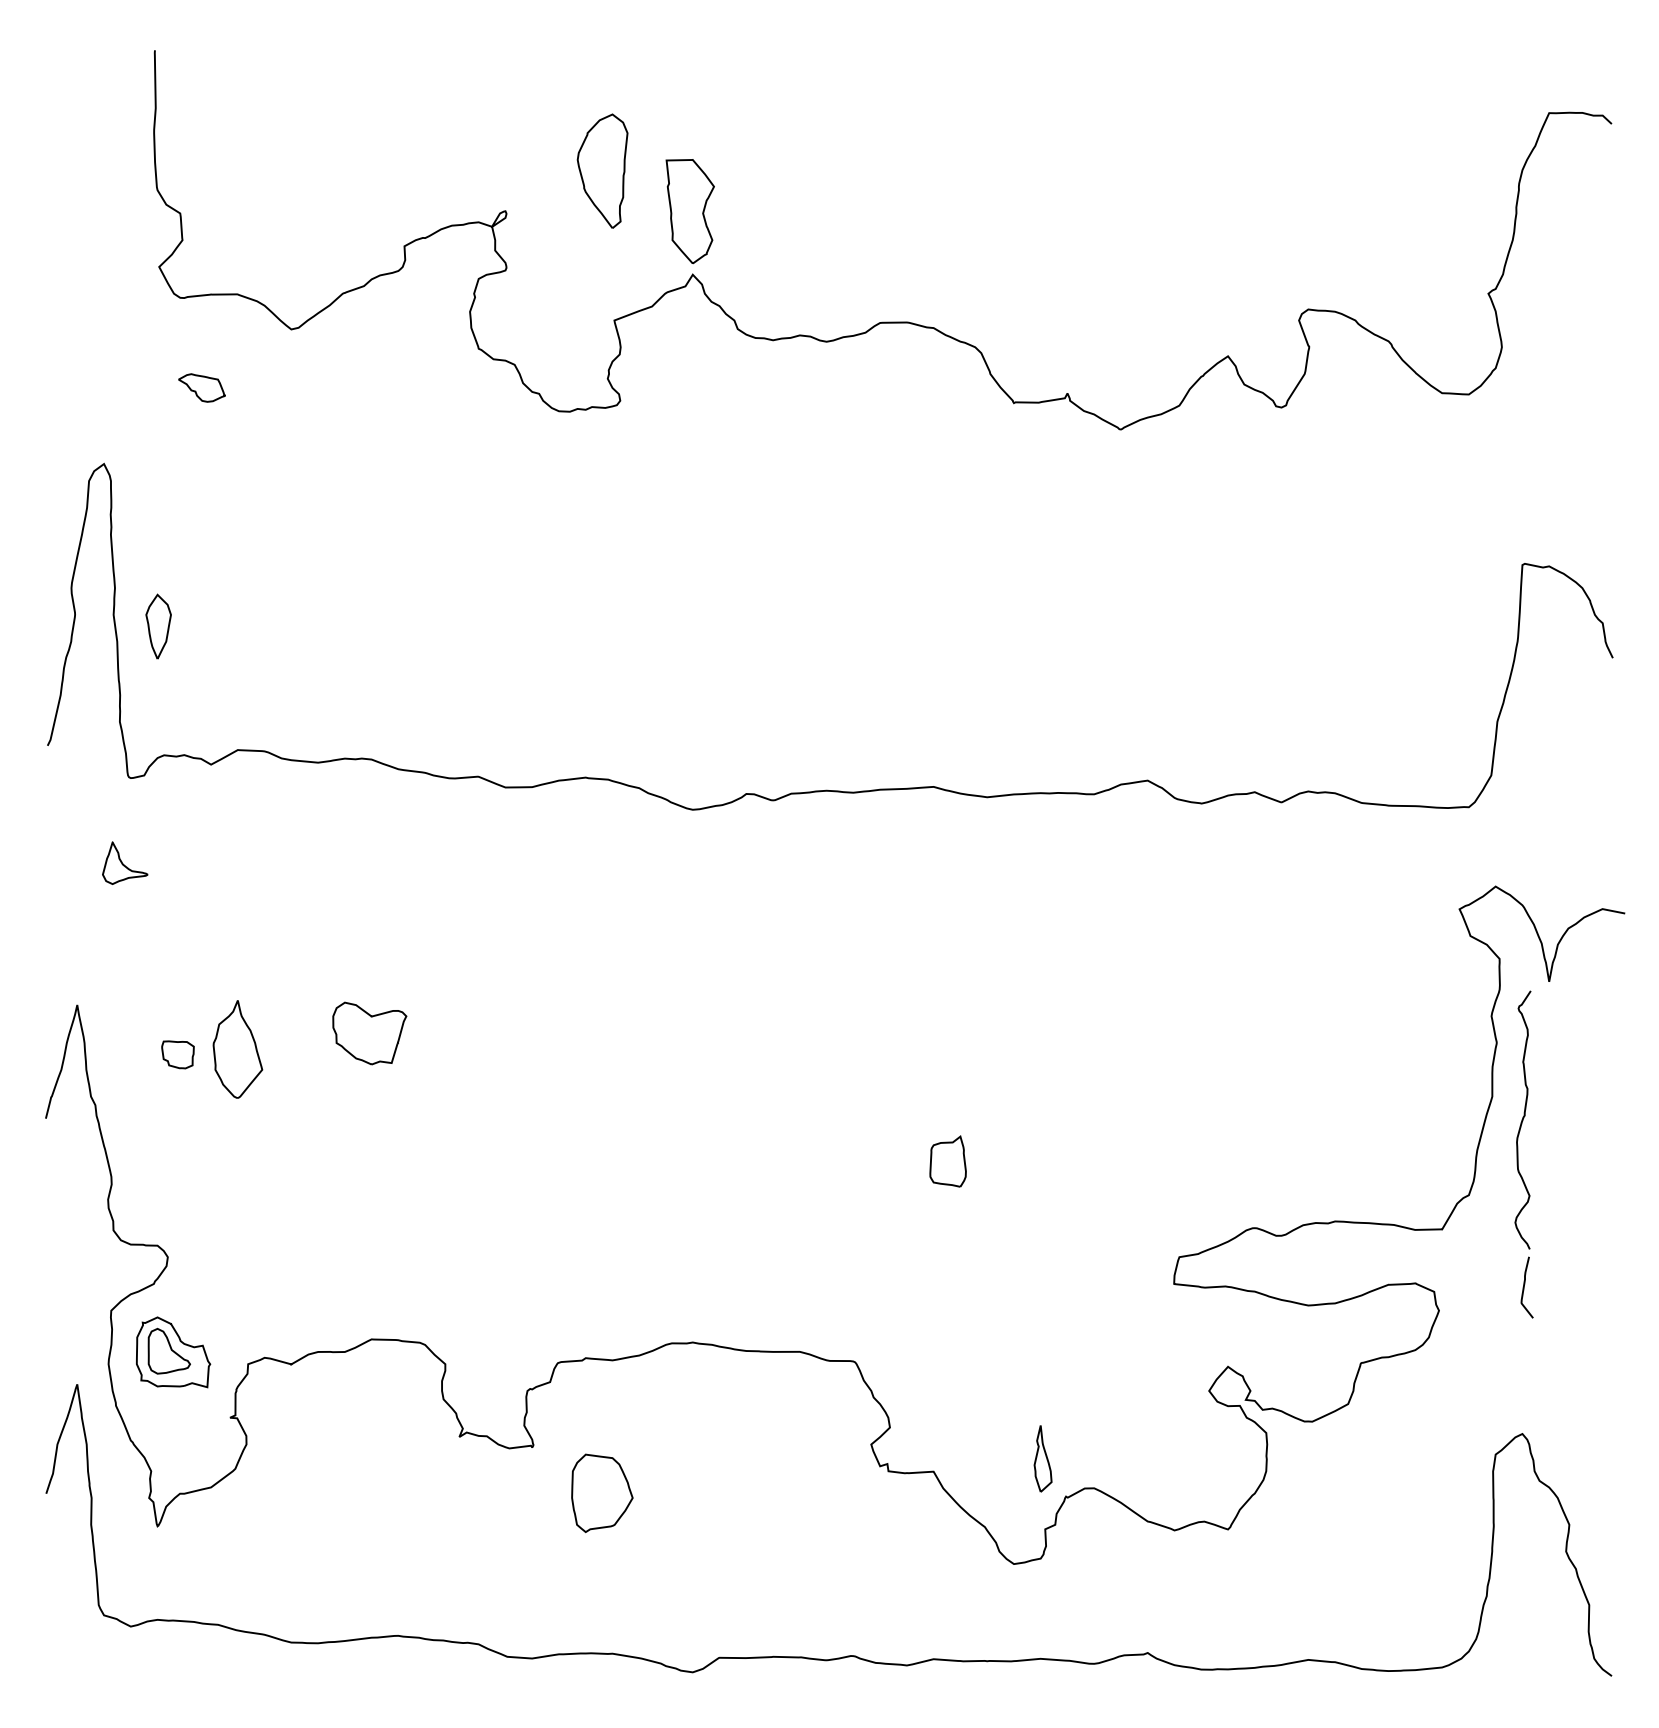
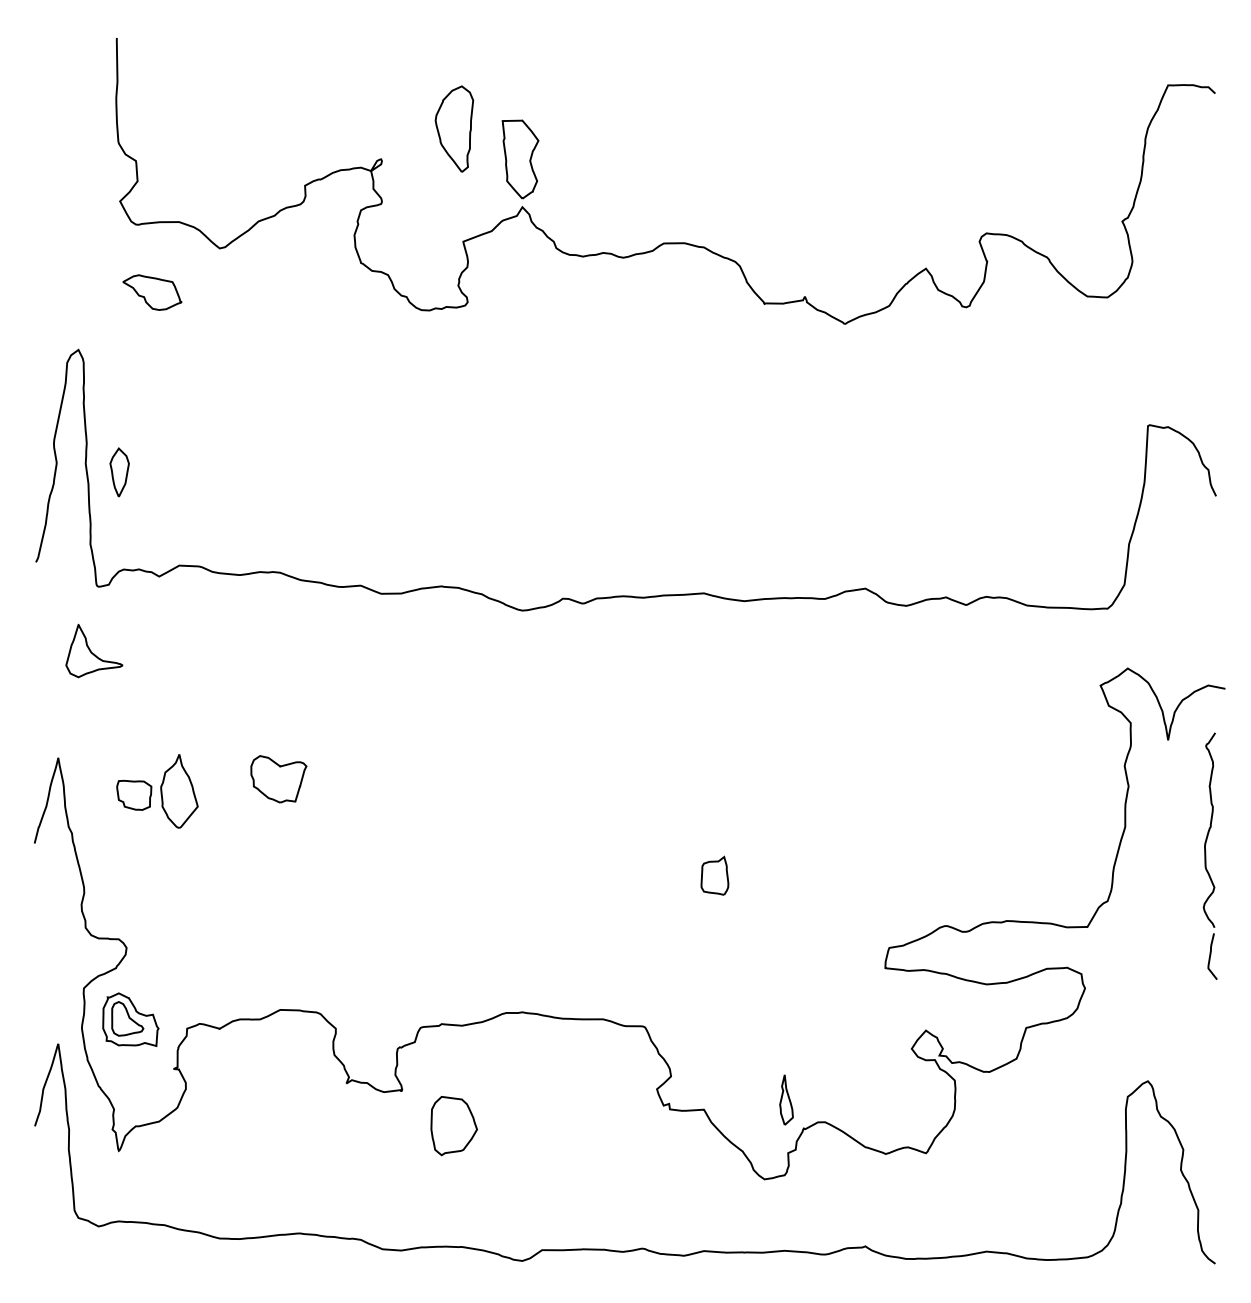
part: (201, 387) -> (151, 292), size x1.67
part: (125, 862) -> (94, 650), size x1.67
part: (177, 1054) -> (133, 795), size x1.43
part: (1523, 1154) -> (1209, 856), moved

